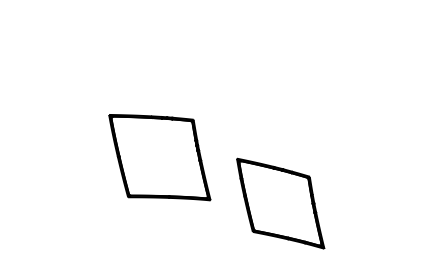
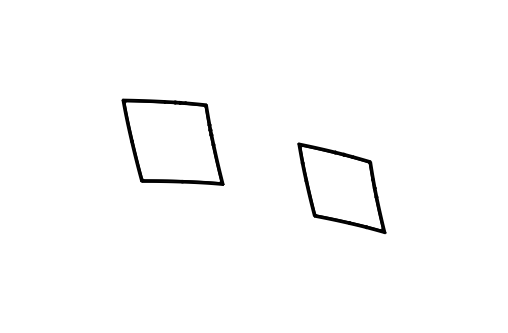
part: (159, 156) -> (172, 141), moved

